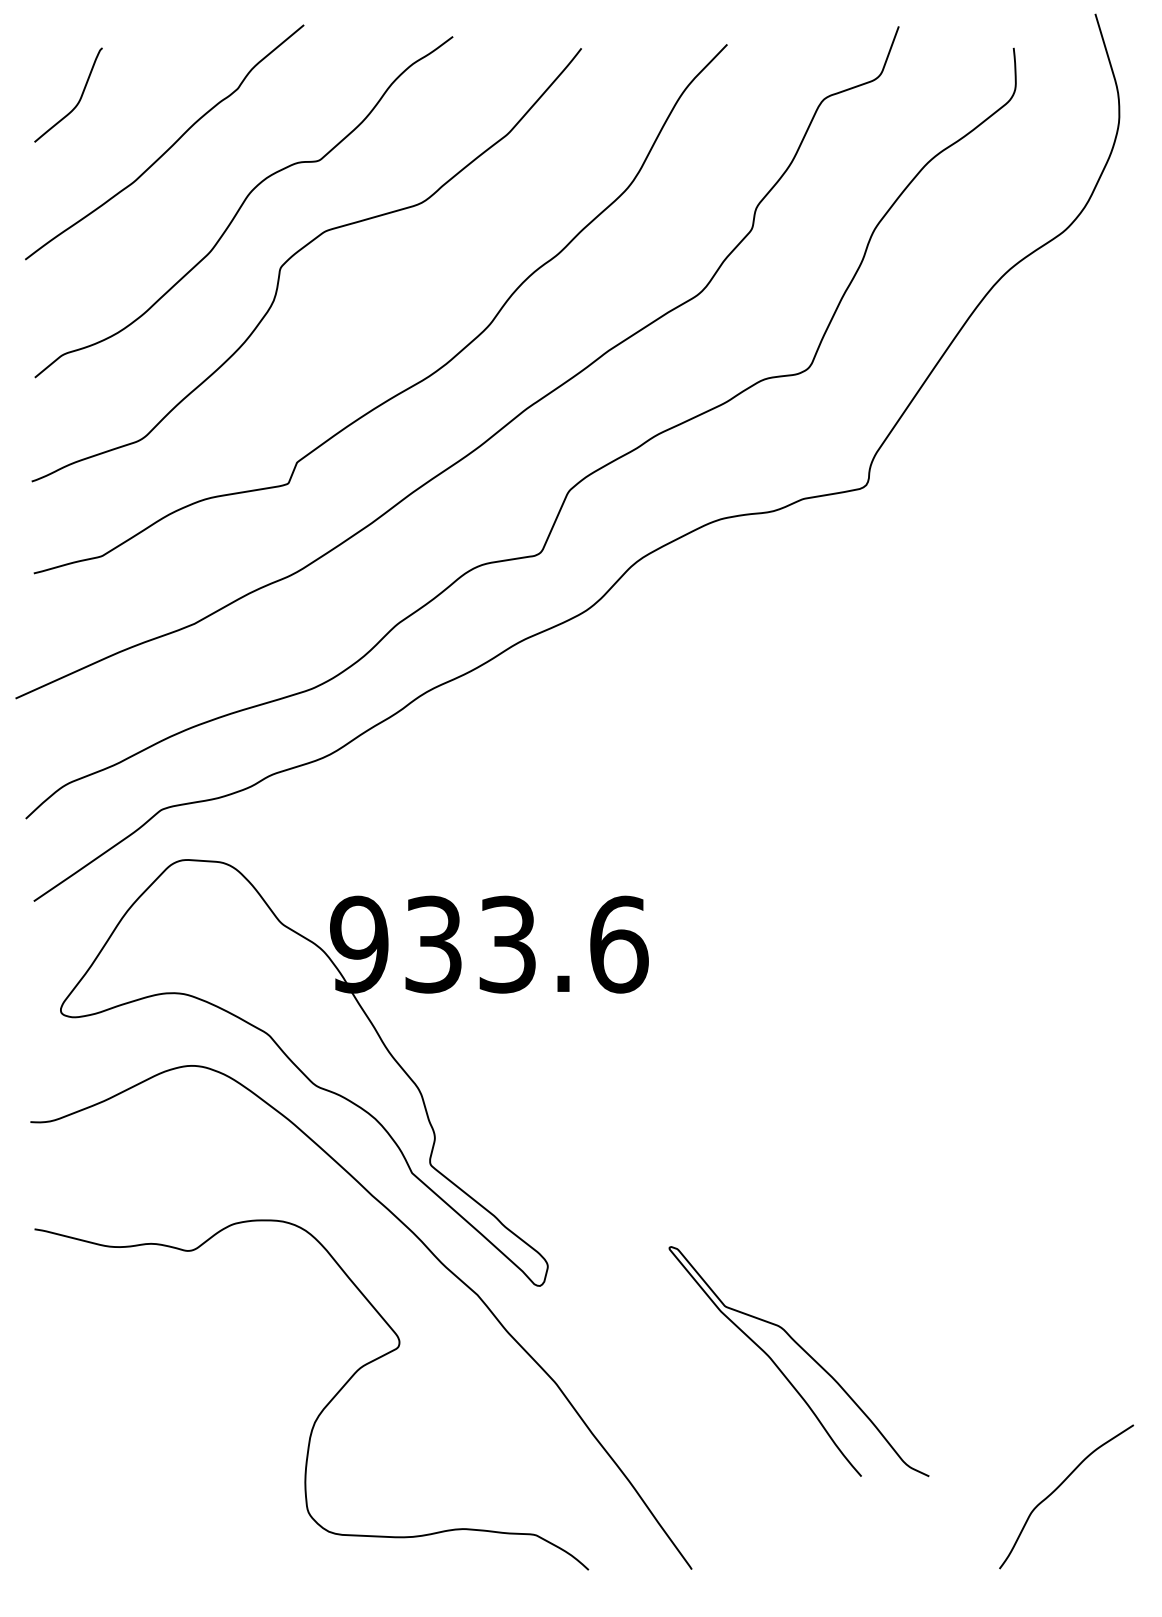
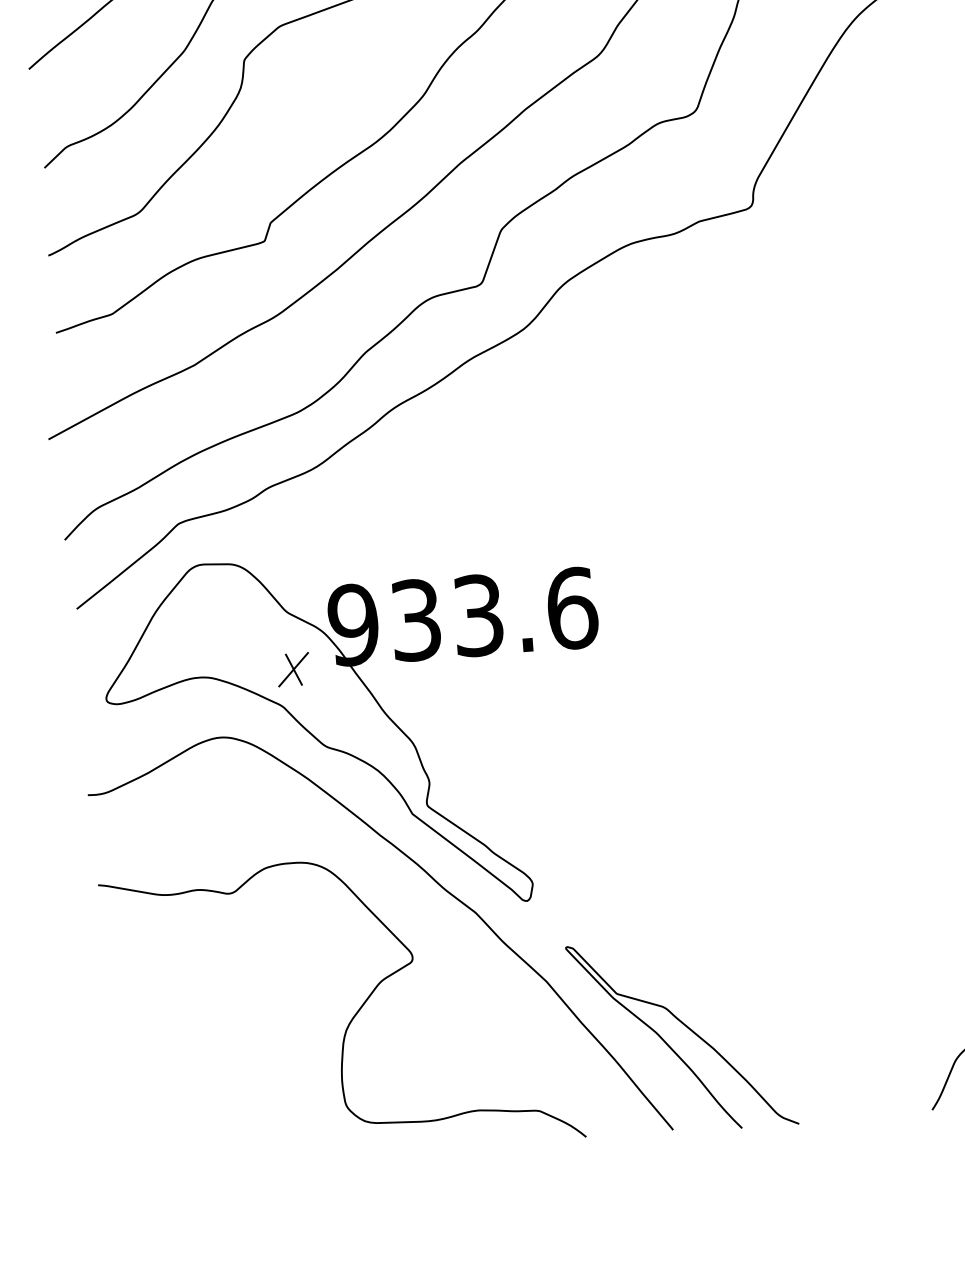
part: (284, 991) -> (293, 669), added
curve: (805, 1353) -> (687, 1028), moved

